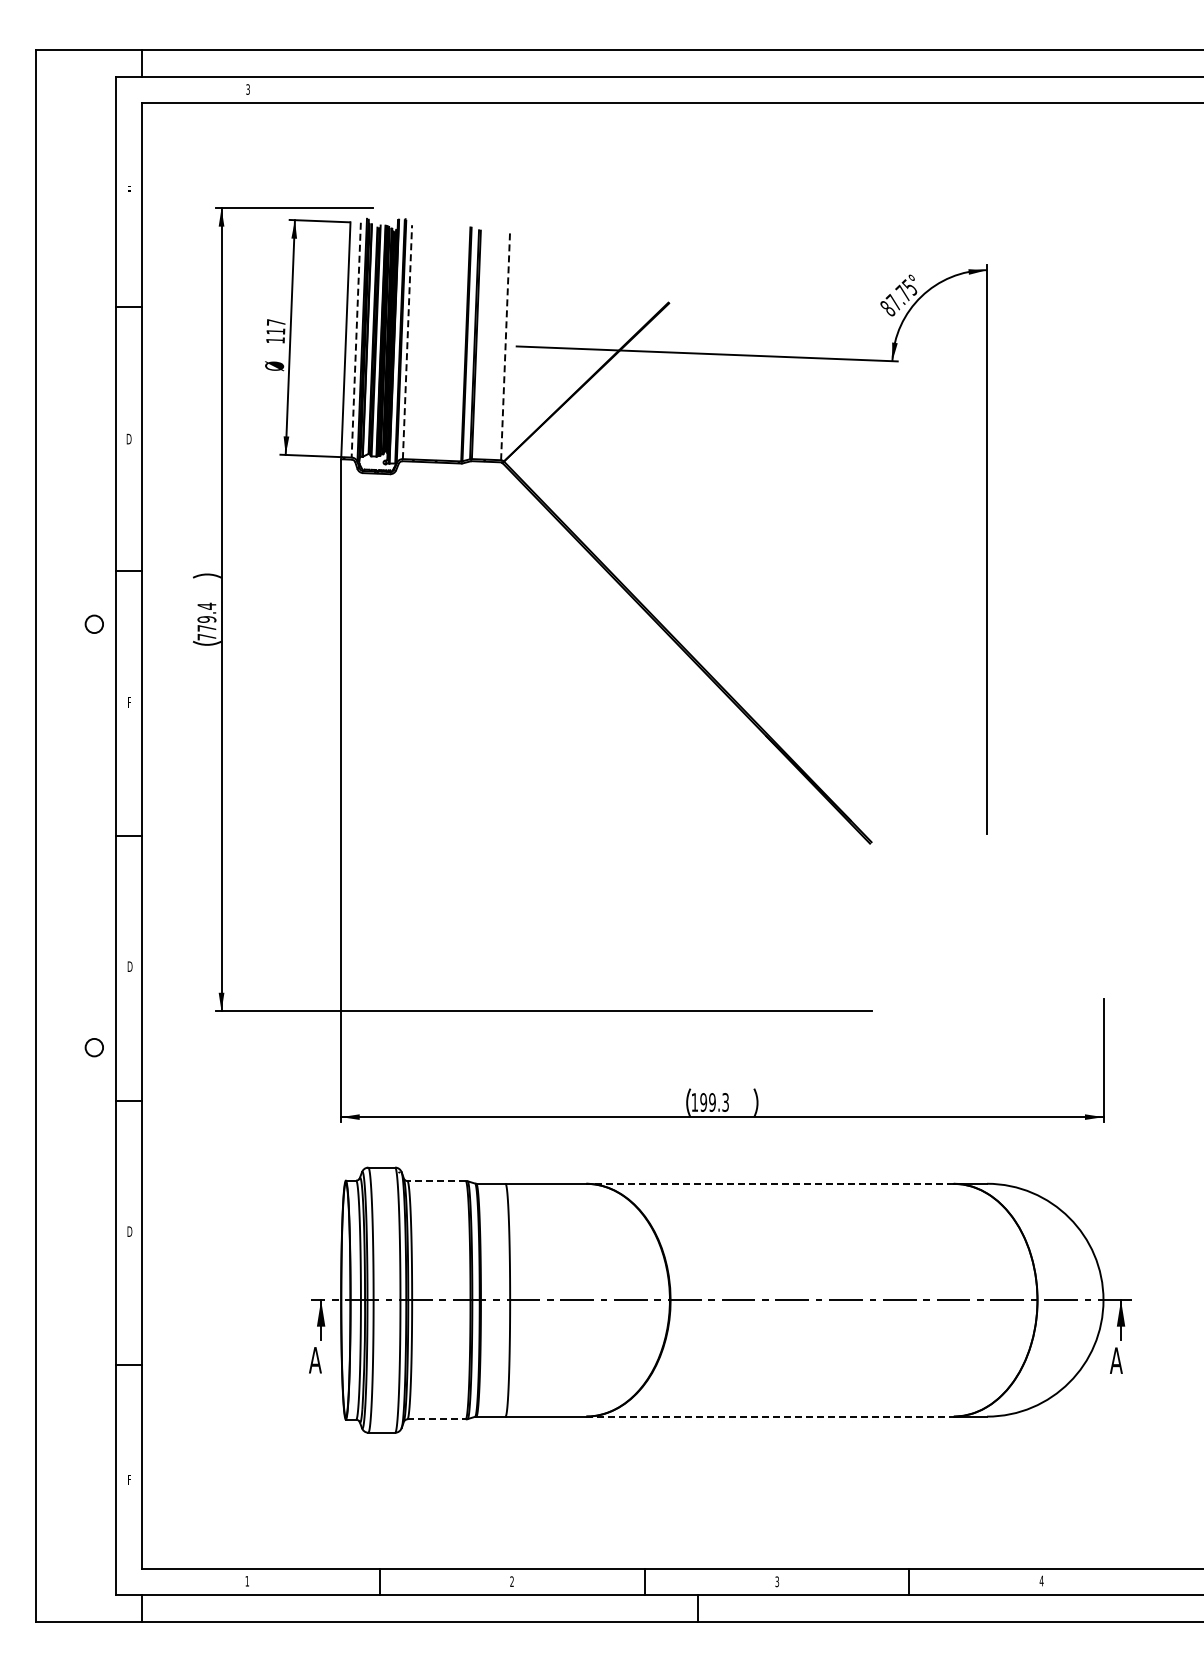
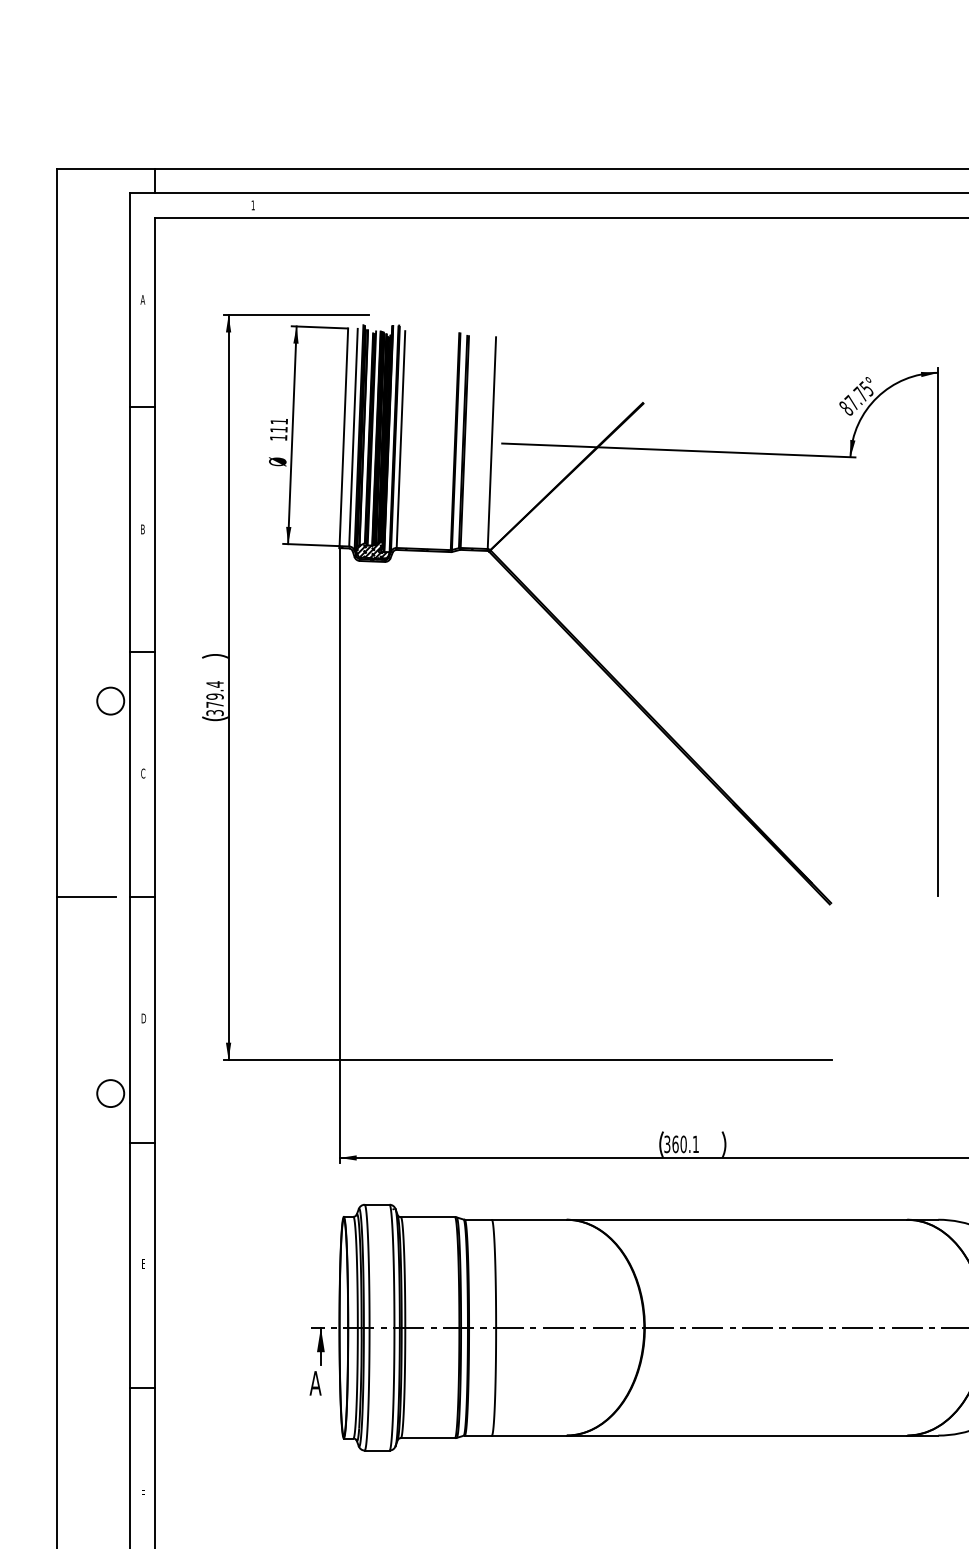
text: (247, 89) -> (252, 205), 3 -> 1
text: (128, 191) -> (142, 299), F -> A
text: (276, 322) -> (279, 421), 117 -> 111
line: (356, 340) -> (353, 438), dashed -> solid
line: (407, 341) -> (400, 438), dashed -> solid
line: (505, 345) -> (491, 442), dashed -> solid
text: (128, 439) -> (142, 529), D -> B
hatch: (377, 460) -> (373, 549), added
circle: (93, 623) -> (109, 700), size x1.67
text: (206, 636) -> (214, 712), 779.4 -> 379.4
text: (129, 702) -> (143, 773), F -> C
line: (67, 836) -> (85, 897), added
circle: (93, 1047) -> (109, 1093), size x1.67
text: (709, 1102) -> (680, 1144), 199.3 -> 360.1
line: (436, 1181) -> (427, 1217), dashed -> solid
line: (770, 1183) -> (737, 1219), dashed -> solid
text: (129, 1231) -> (143, 1263), D -> E
line: (770, 1416) -> (737, 1435), dashed -> solid
line: (437, 1419) -> (428, 1438), dashed -> solid

